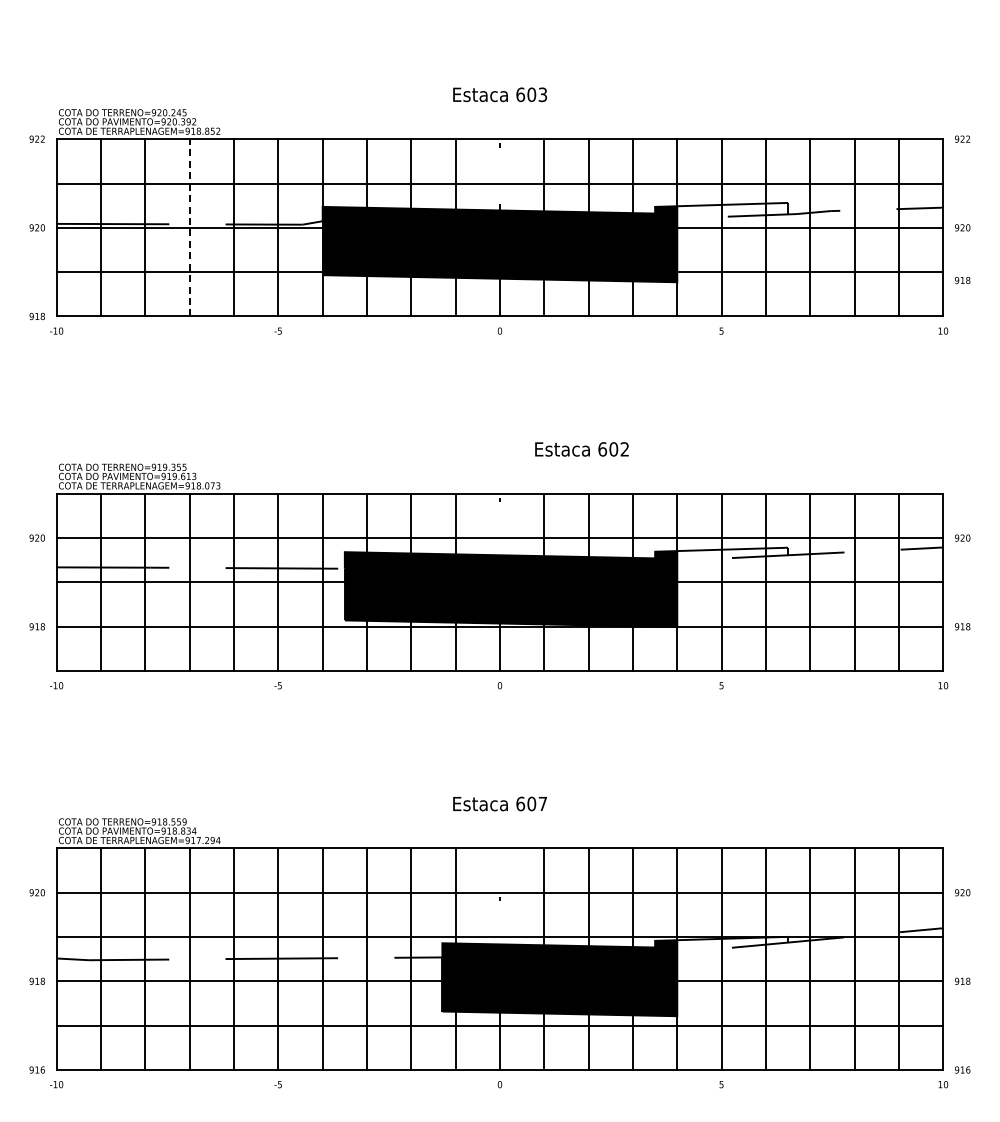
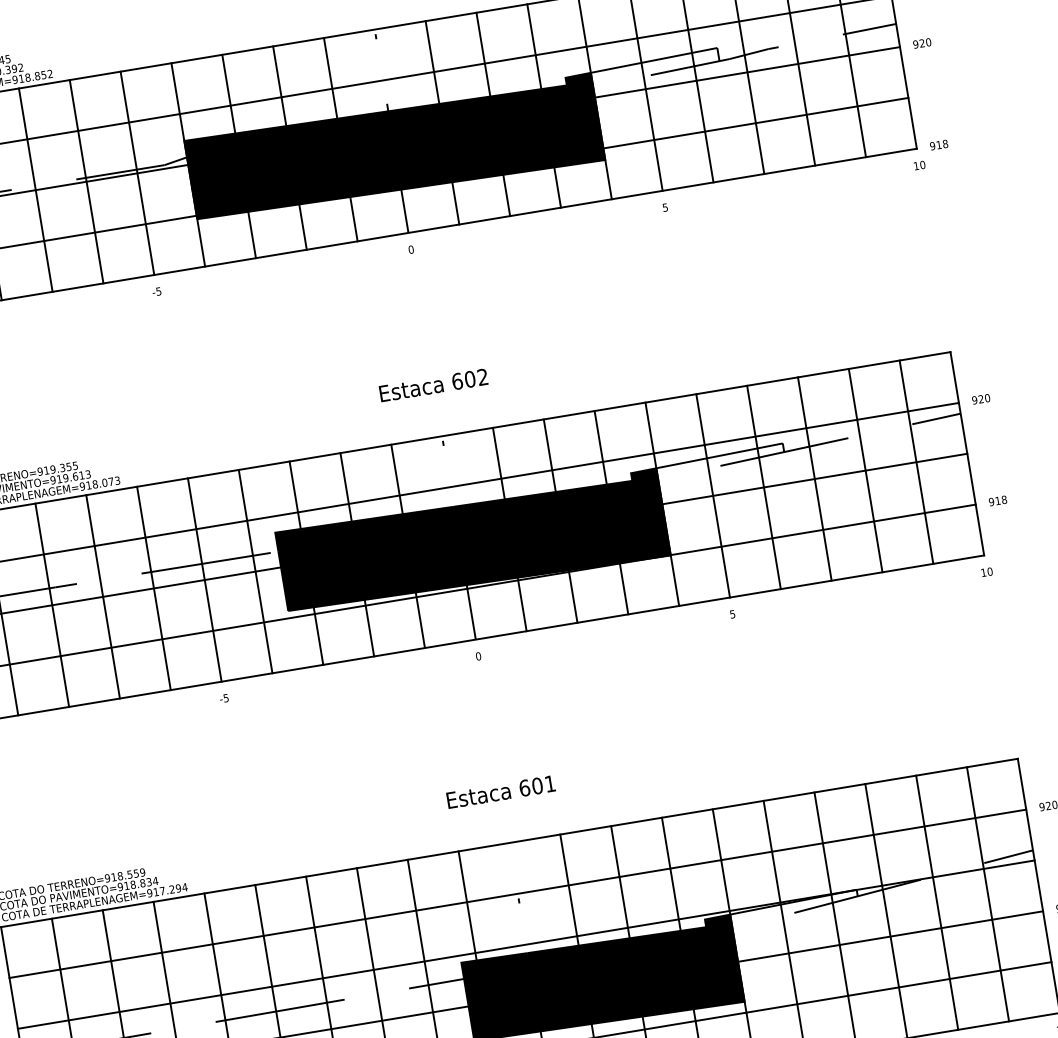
line: (189, 227) -> (35, 189), dashed -> solid
text: (962, 280) -> (938, 145), moved
text: (581, 449) -> (433, 385), moved
text: (542, 804) -> (549, 784), 607 -> 601

